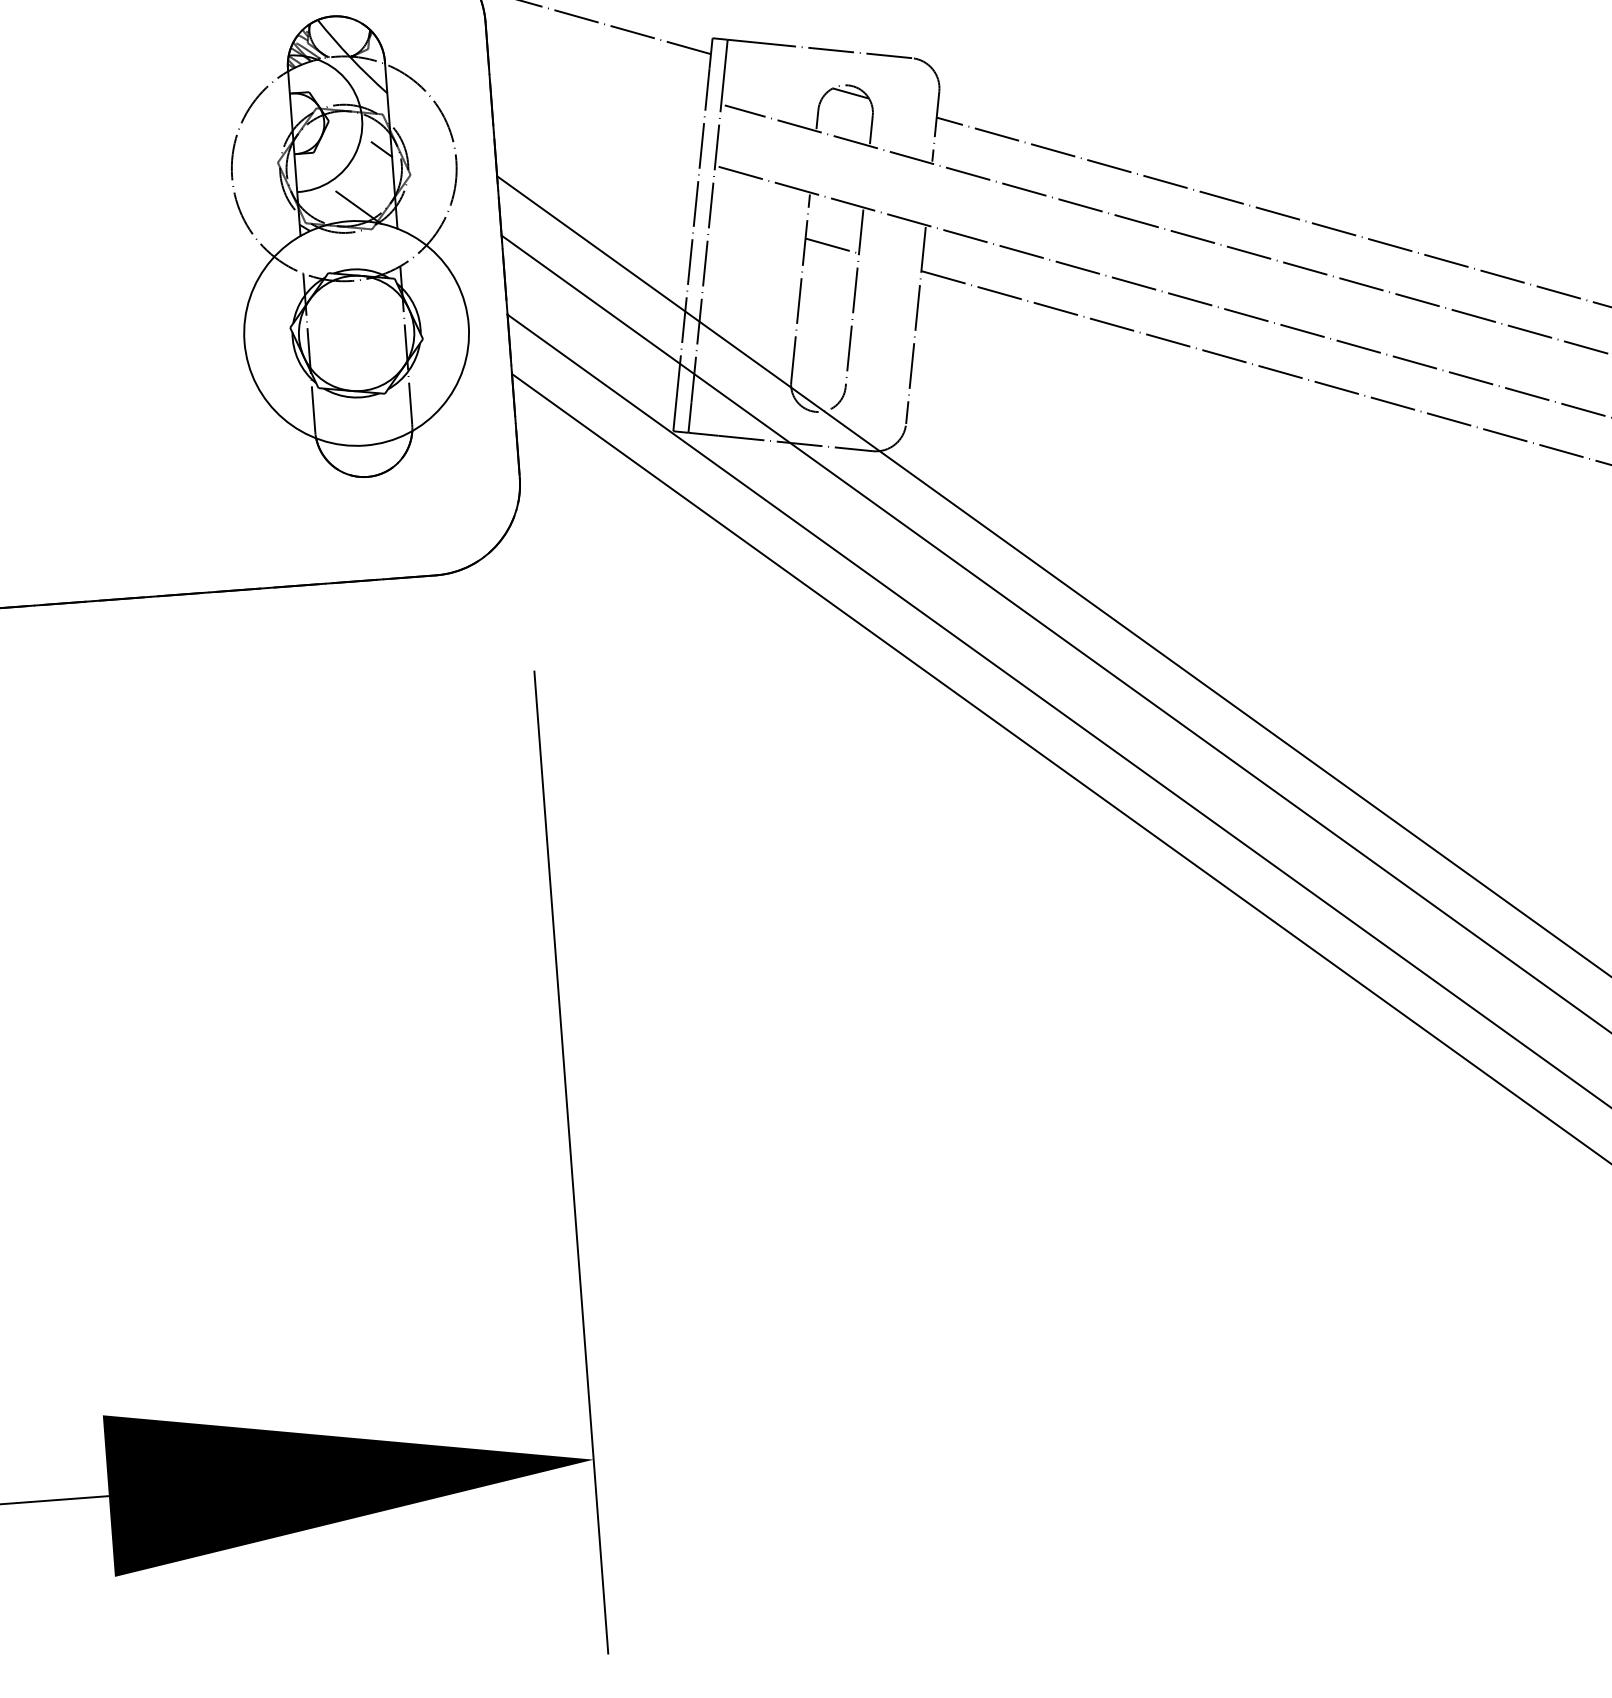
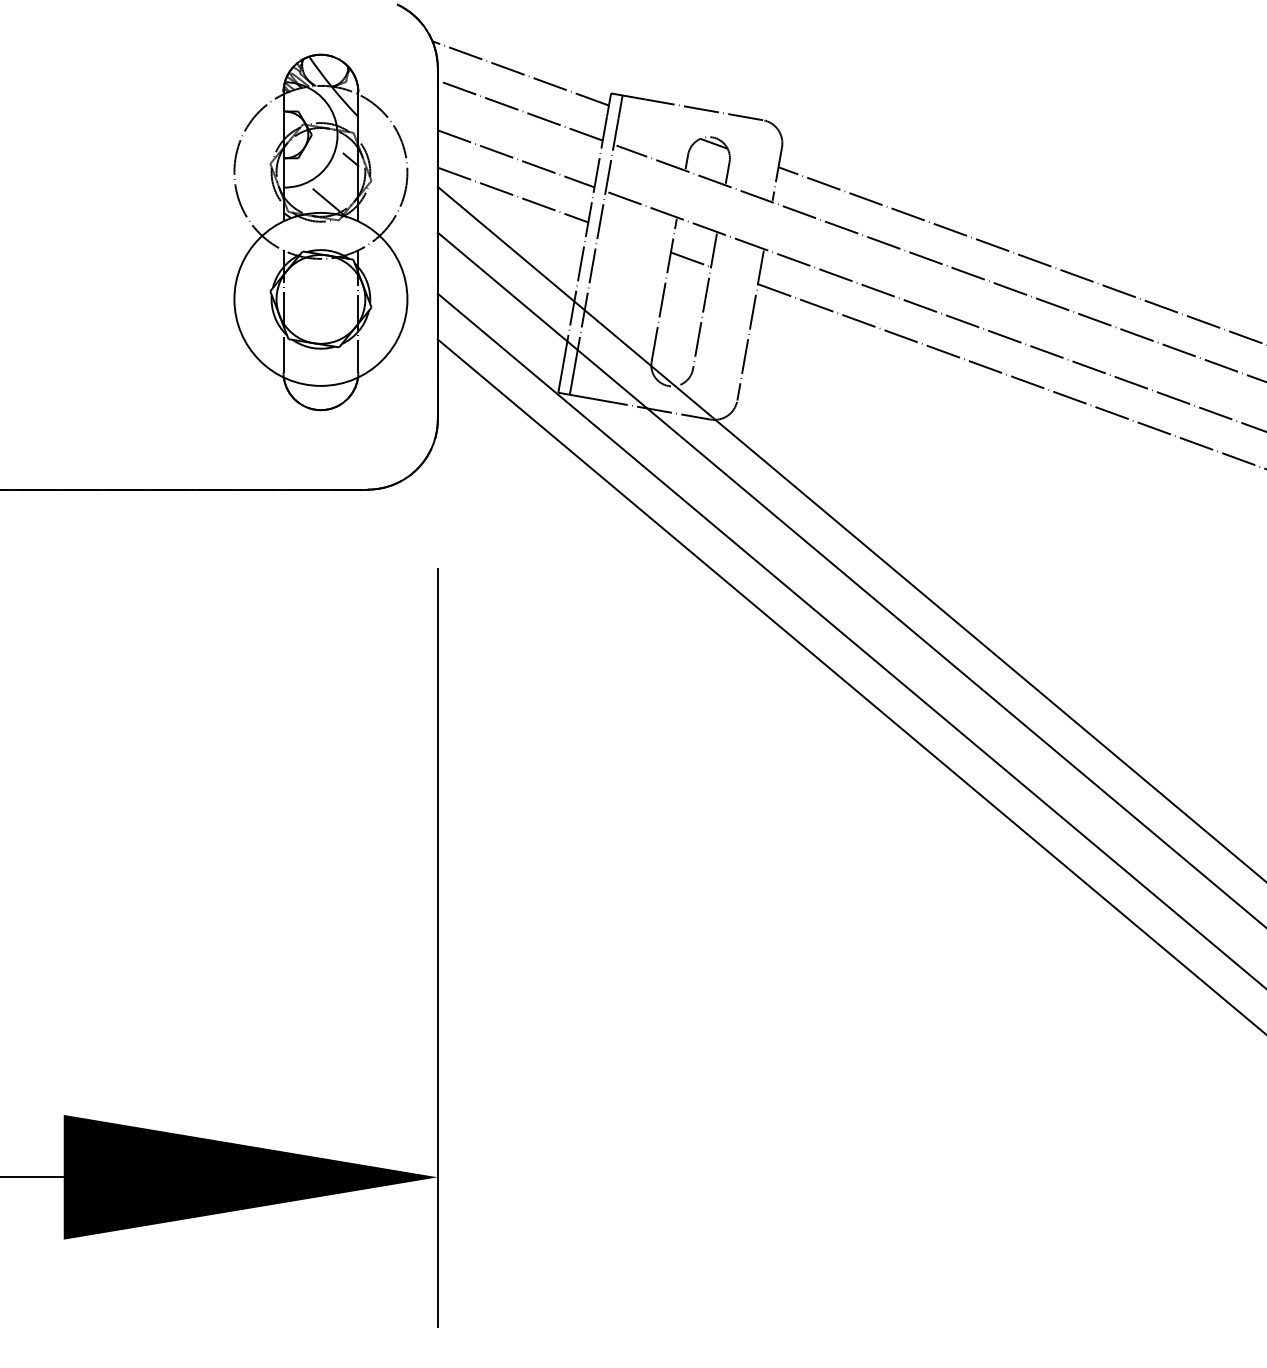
line: (595, 69) -> (519, 110), added
line: (595, 131) -> (515, 158), added
line: (594, 178) -> (512, 194), added

